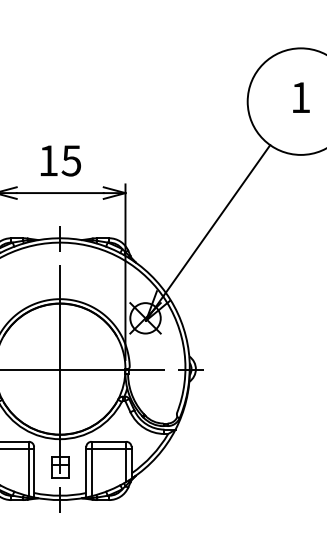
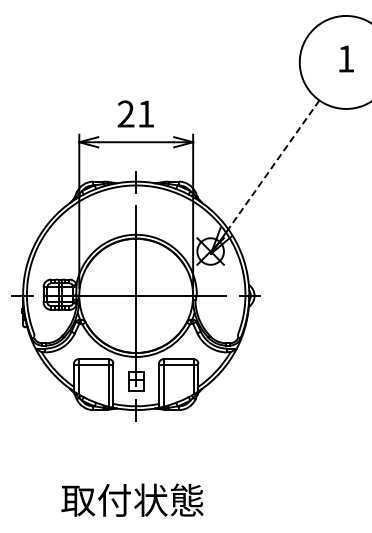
text: (59, 160) -> (135, 113), 15 -> 21
line: (216, 220) -> (272, 166), solid -> dashed

